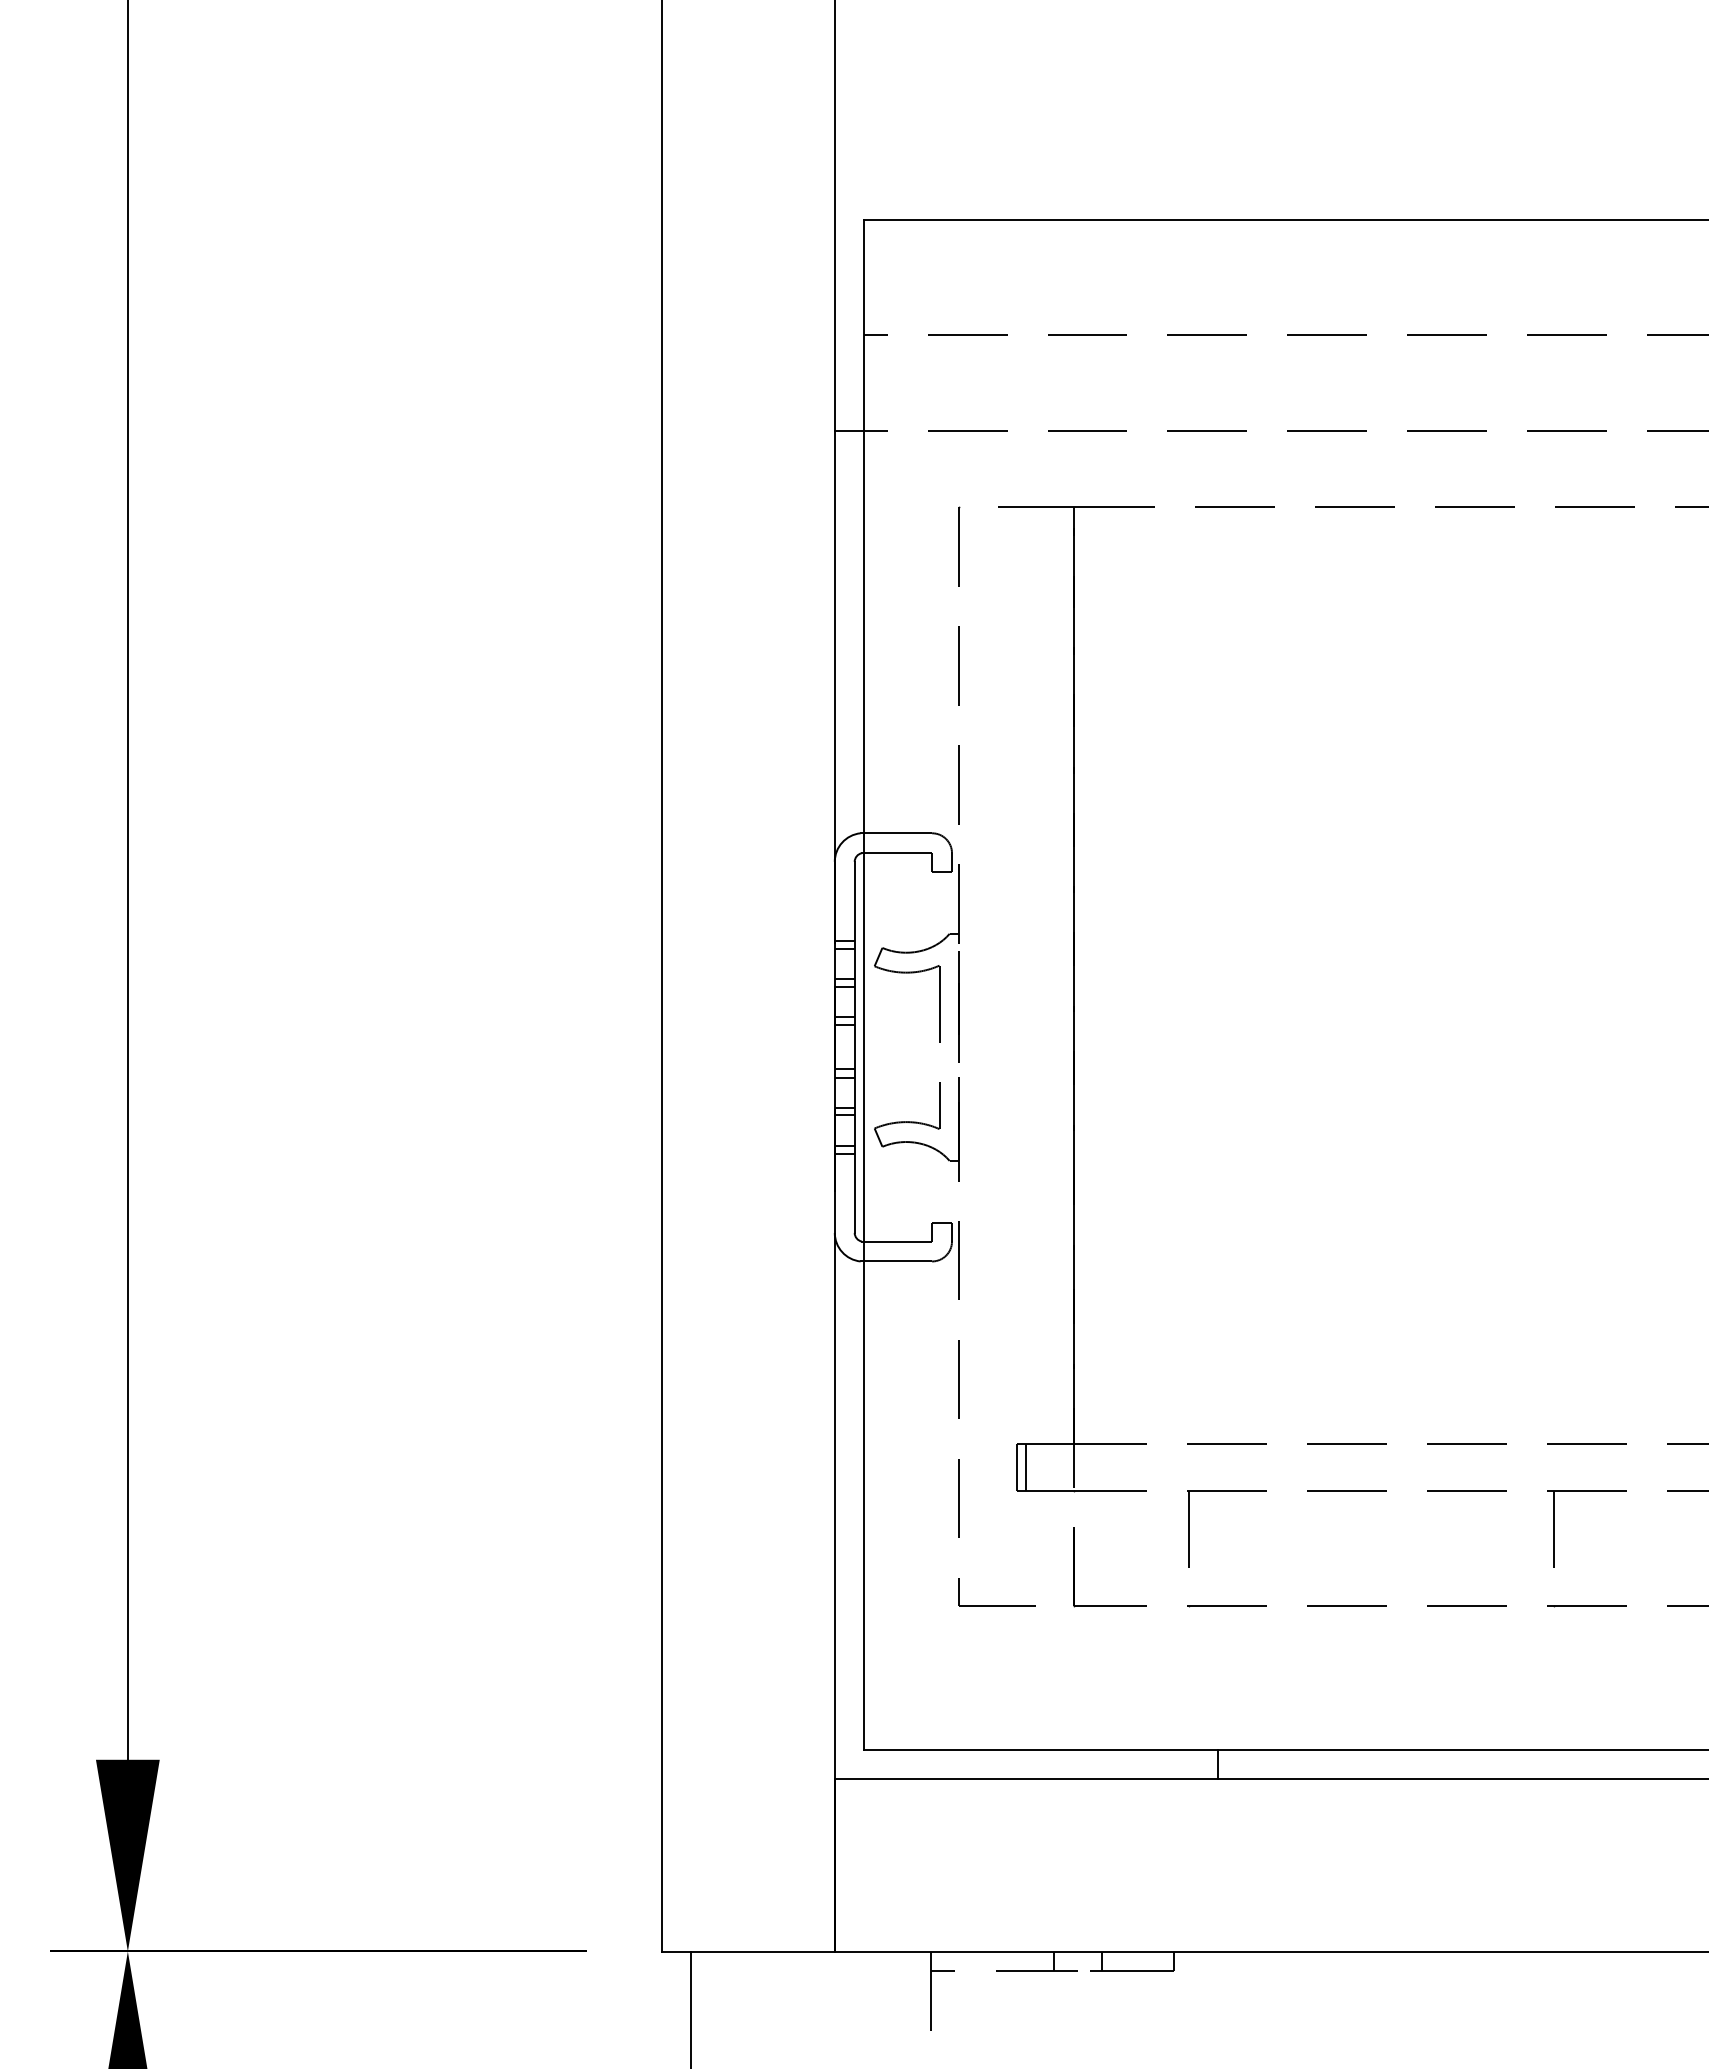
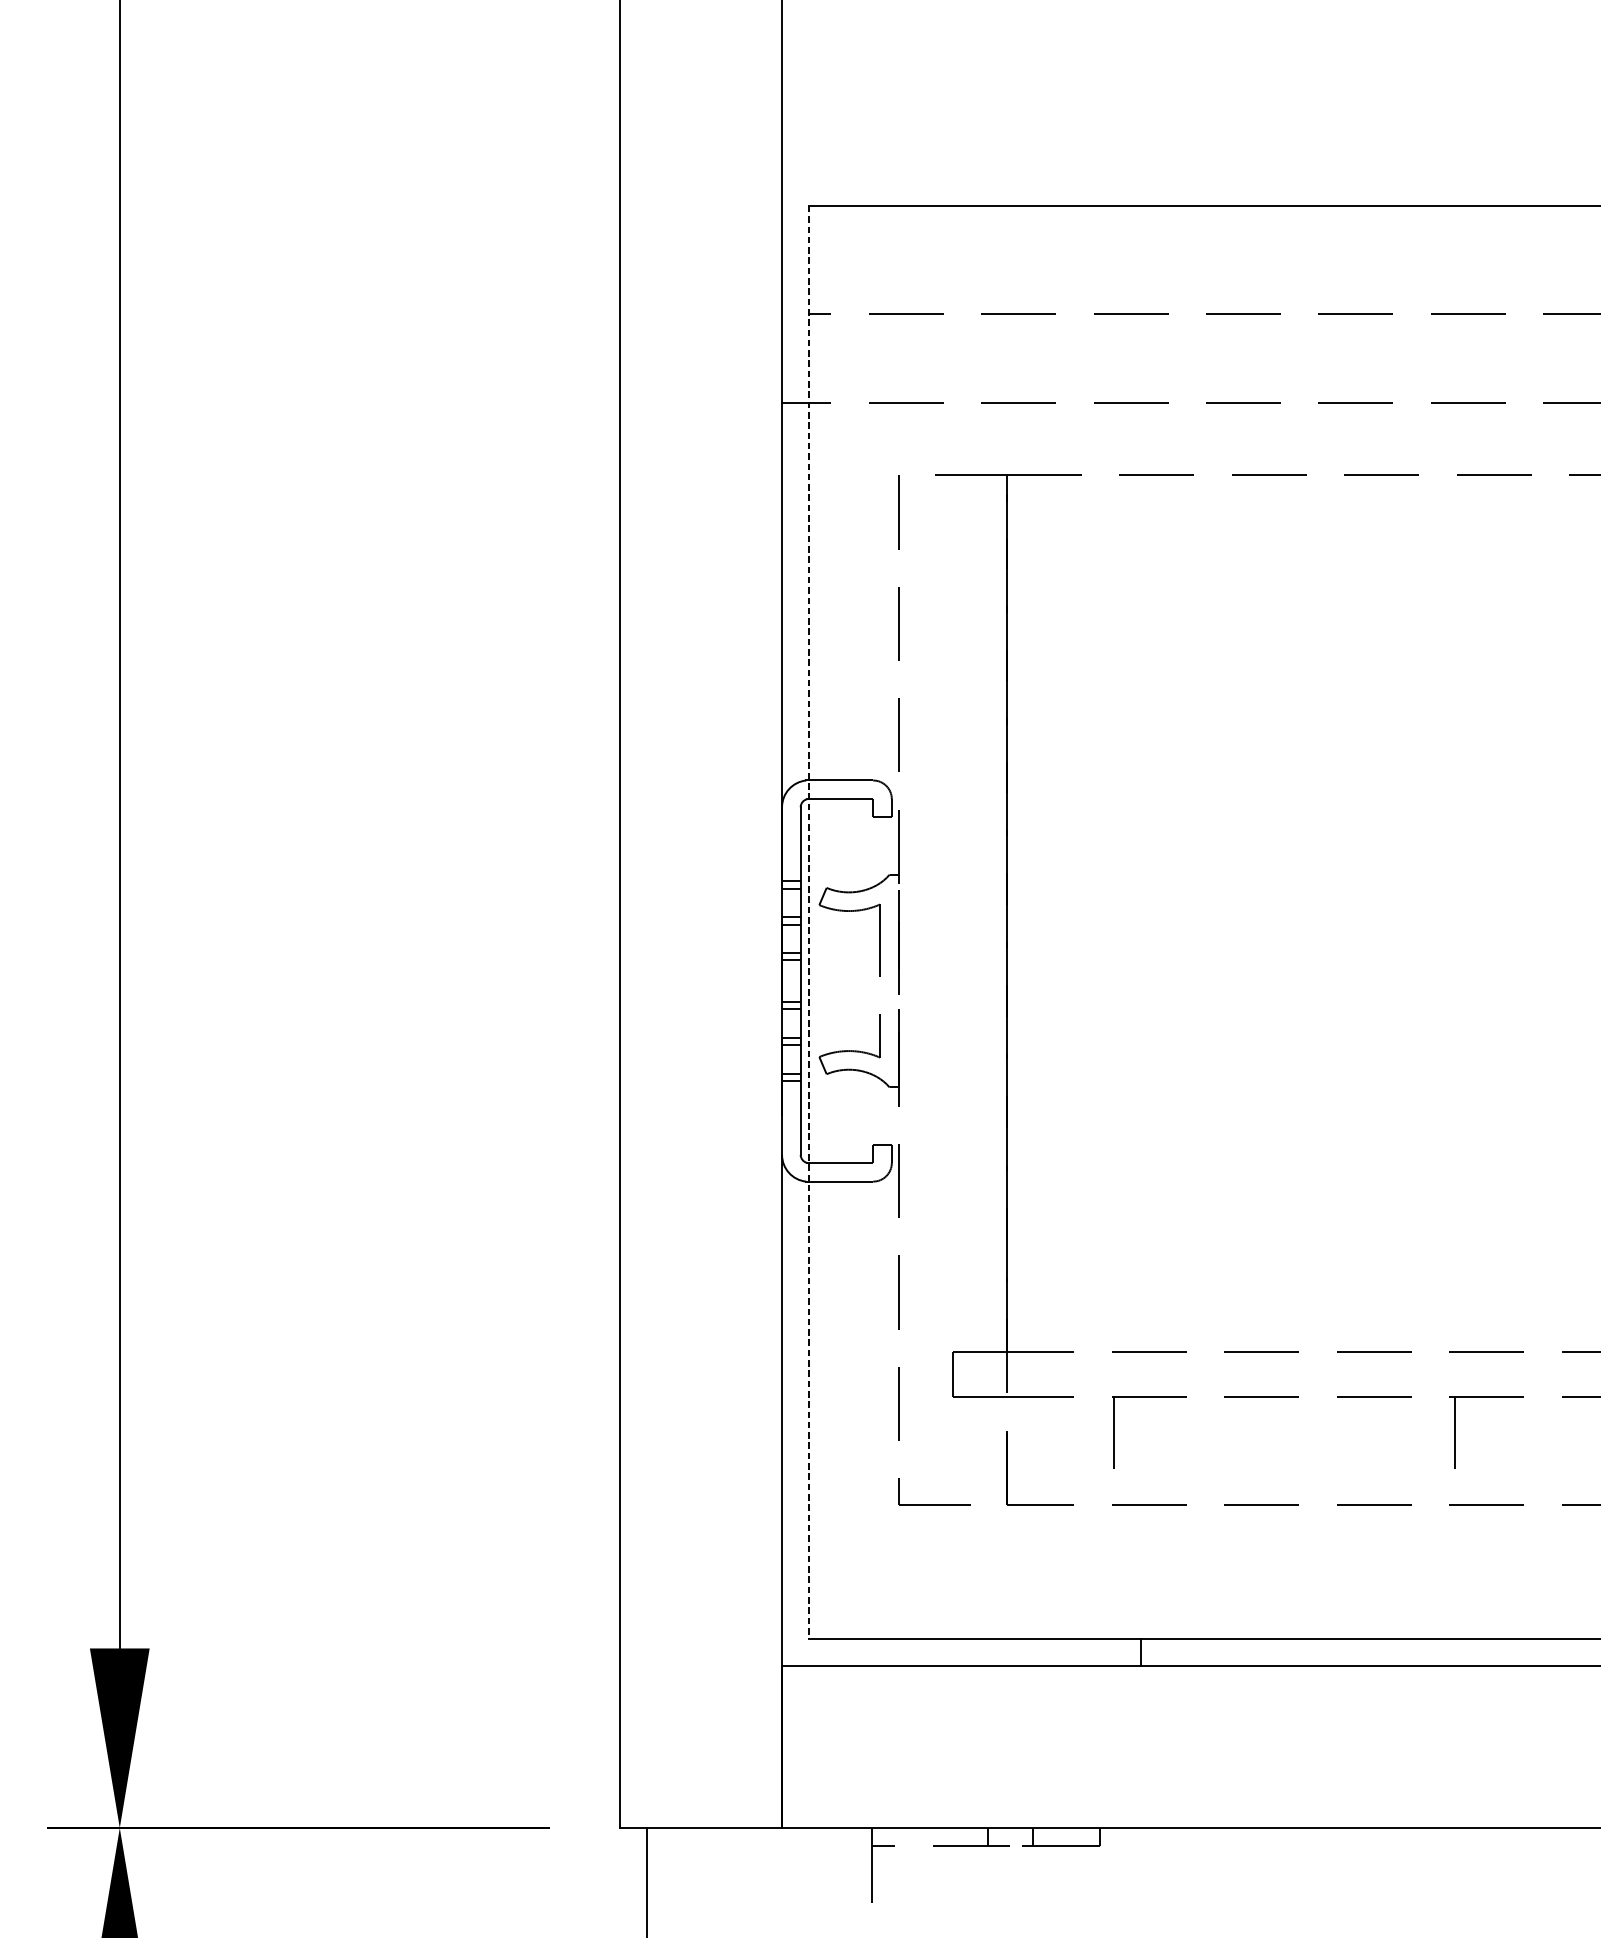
line: (863, 985) -> (808, 923), solid -> dashed
line: (1026, 1467) -> (961, 1374), removed

